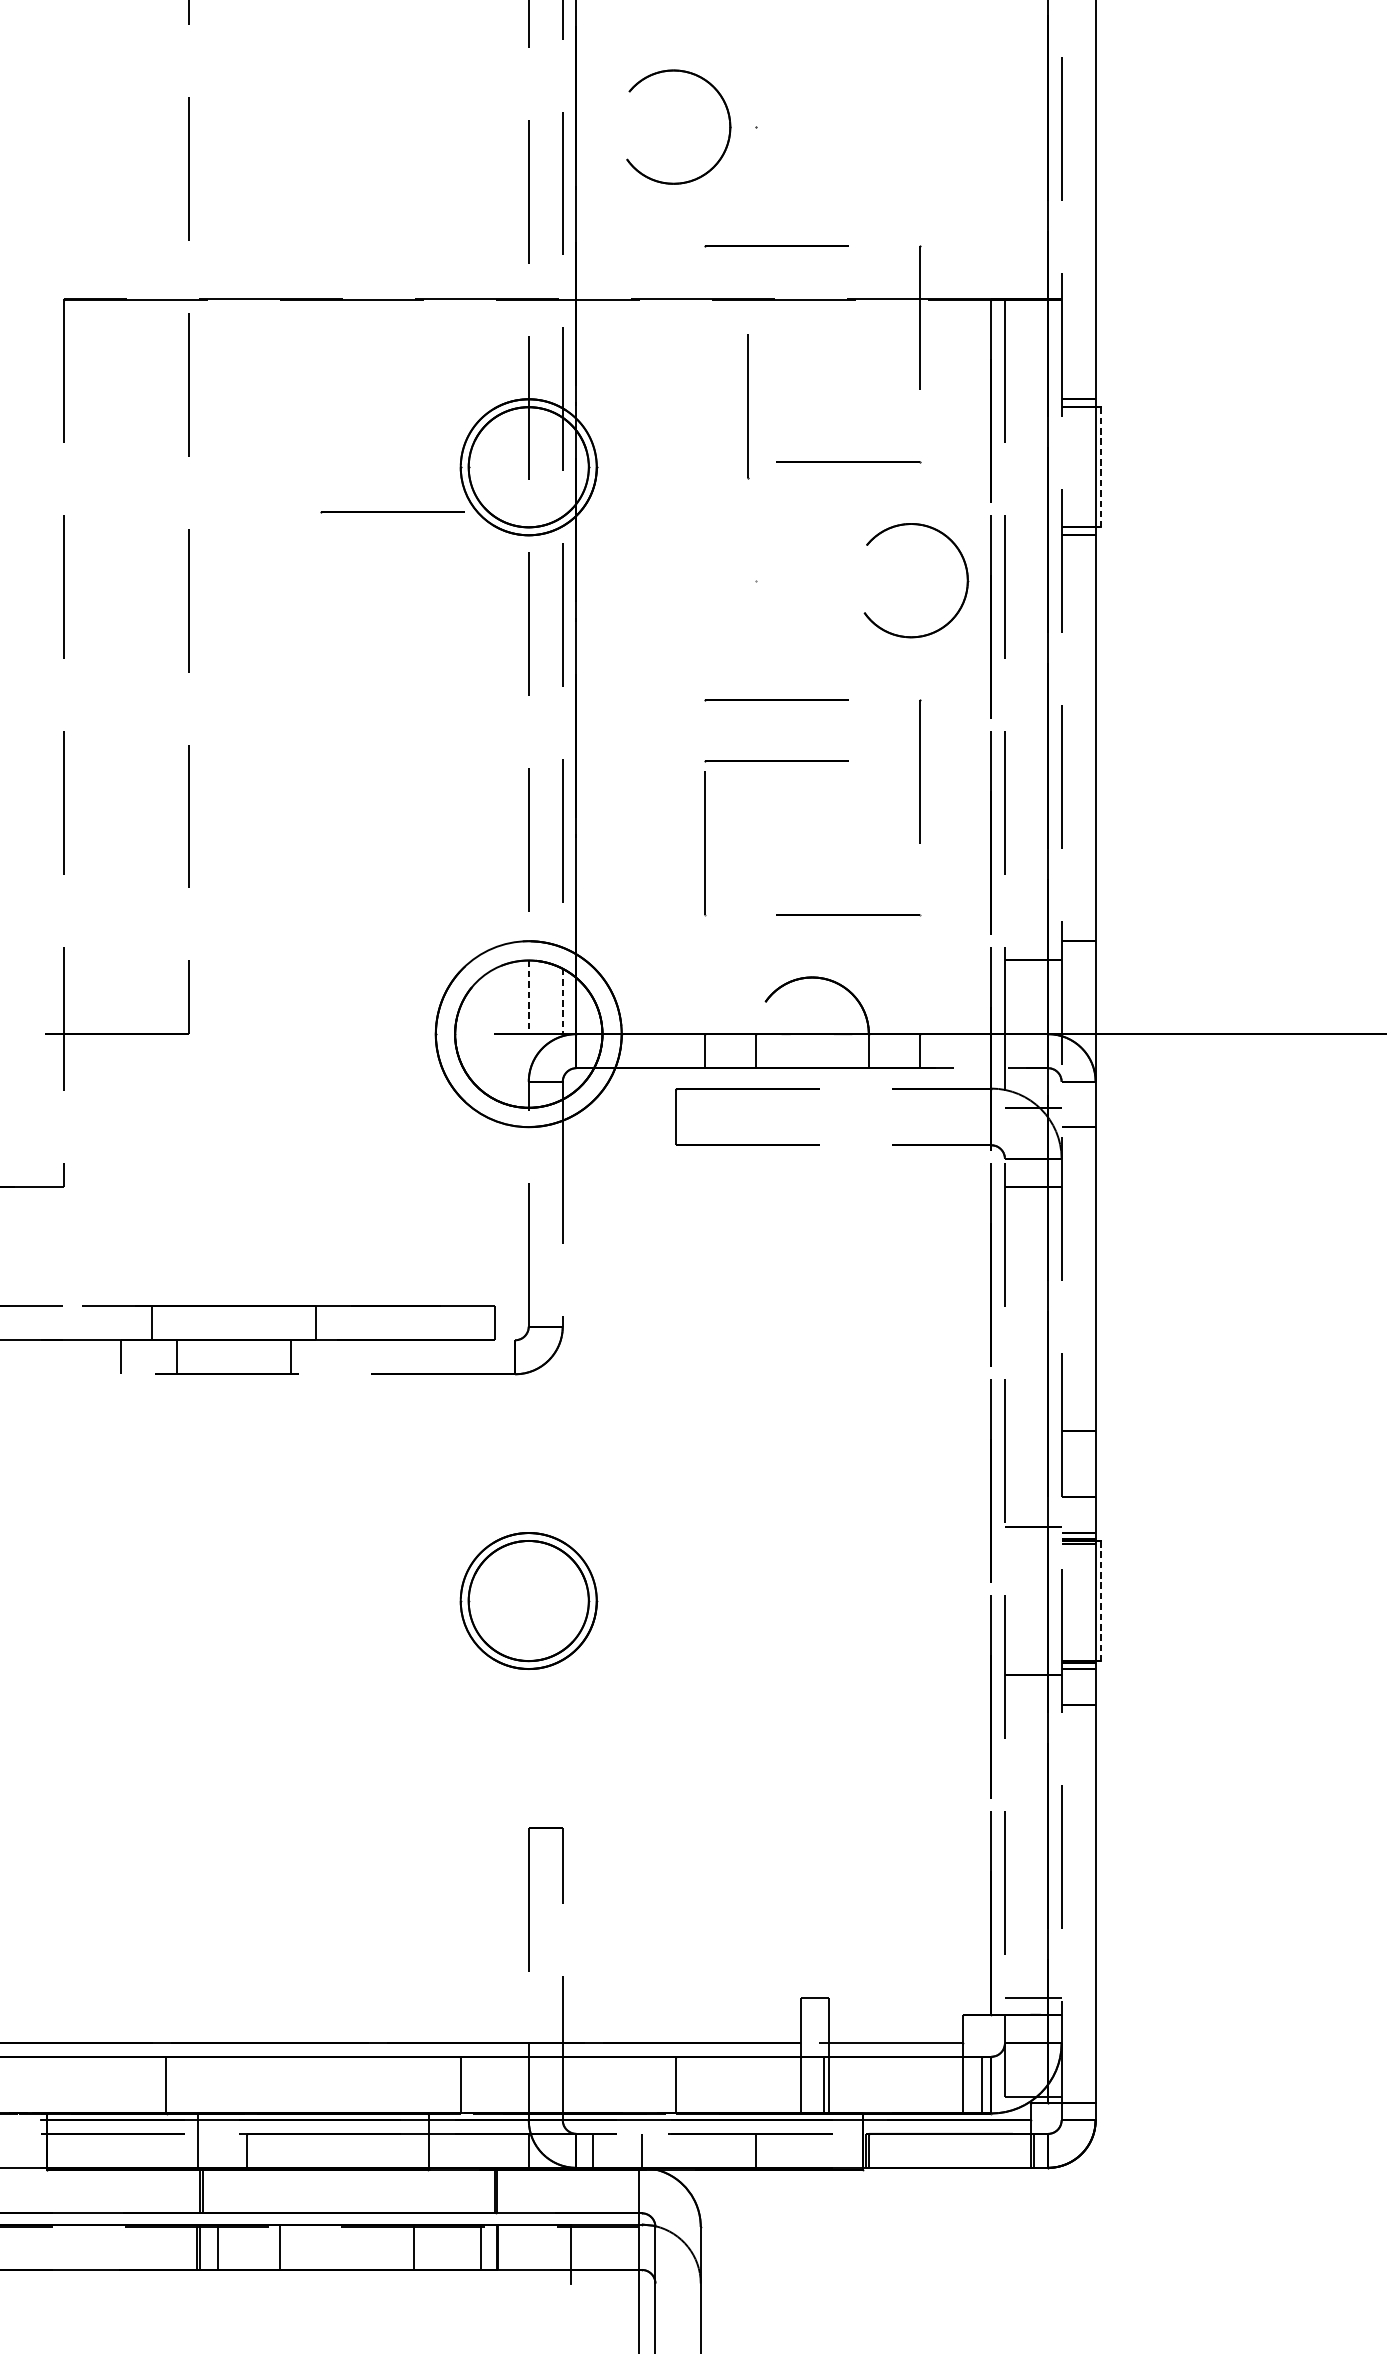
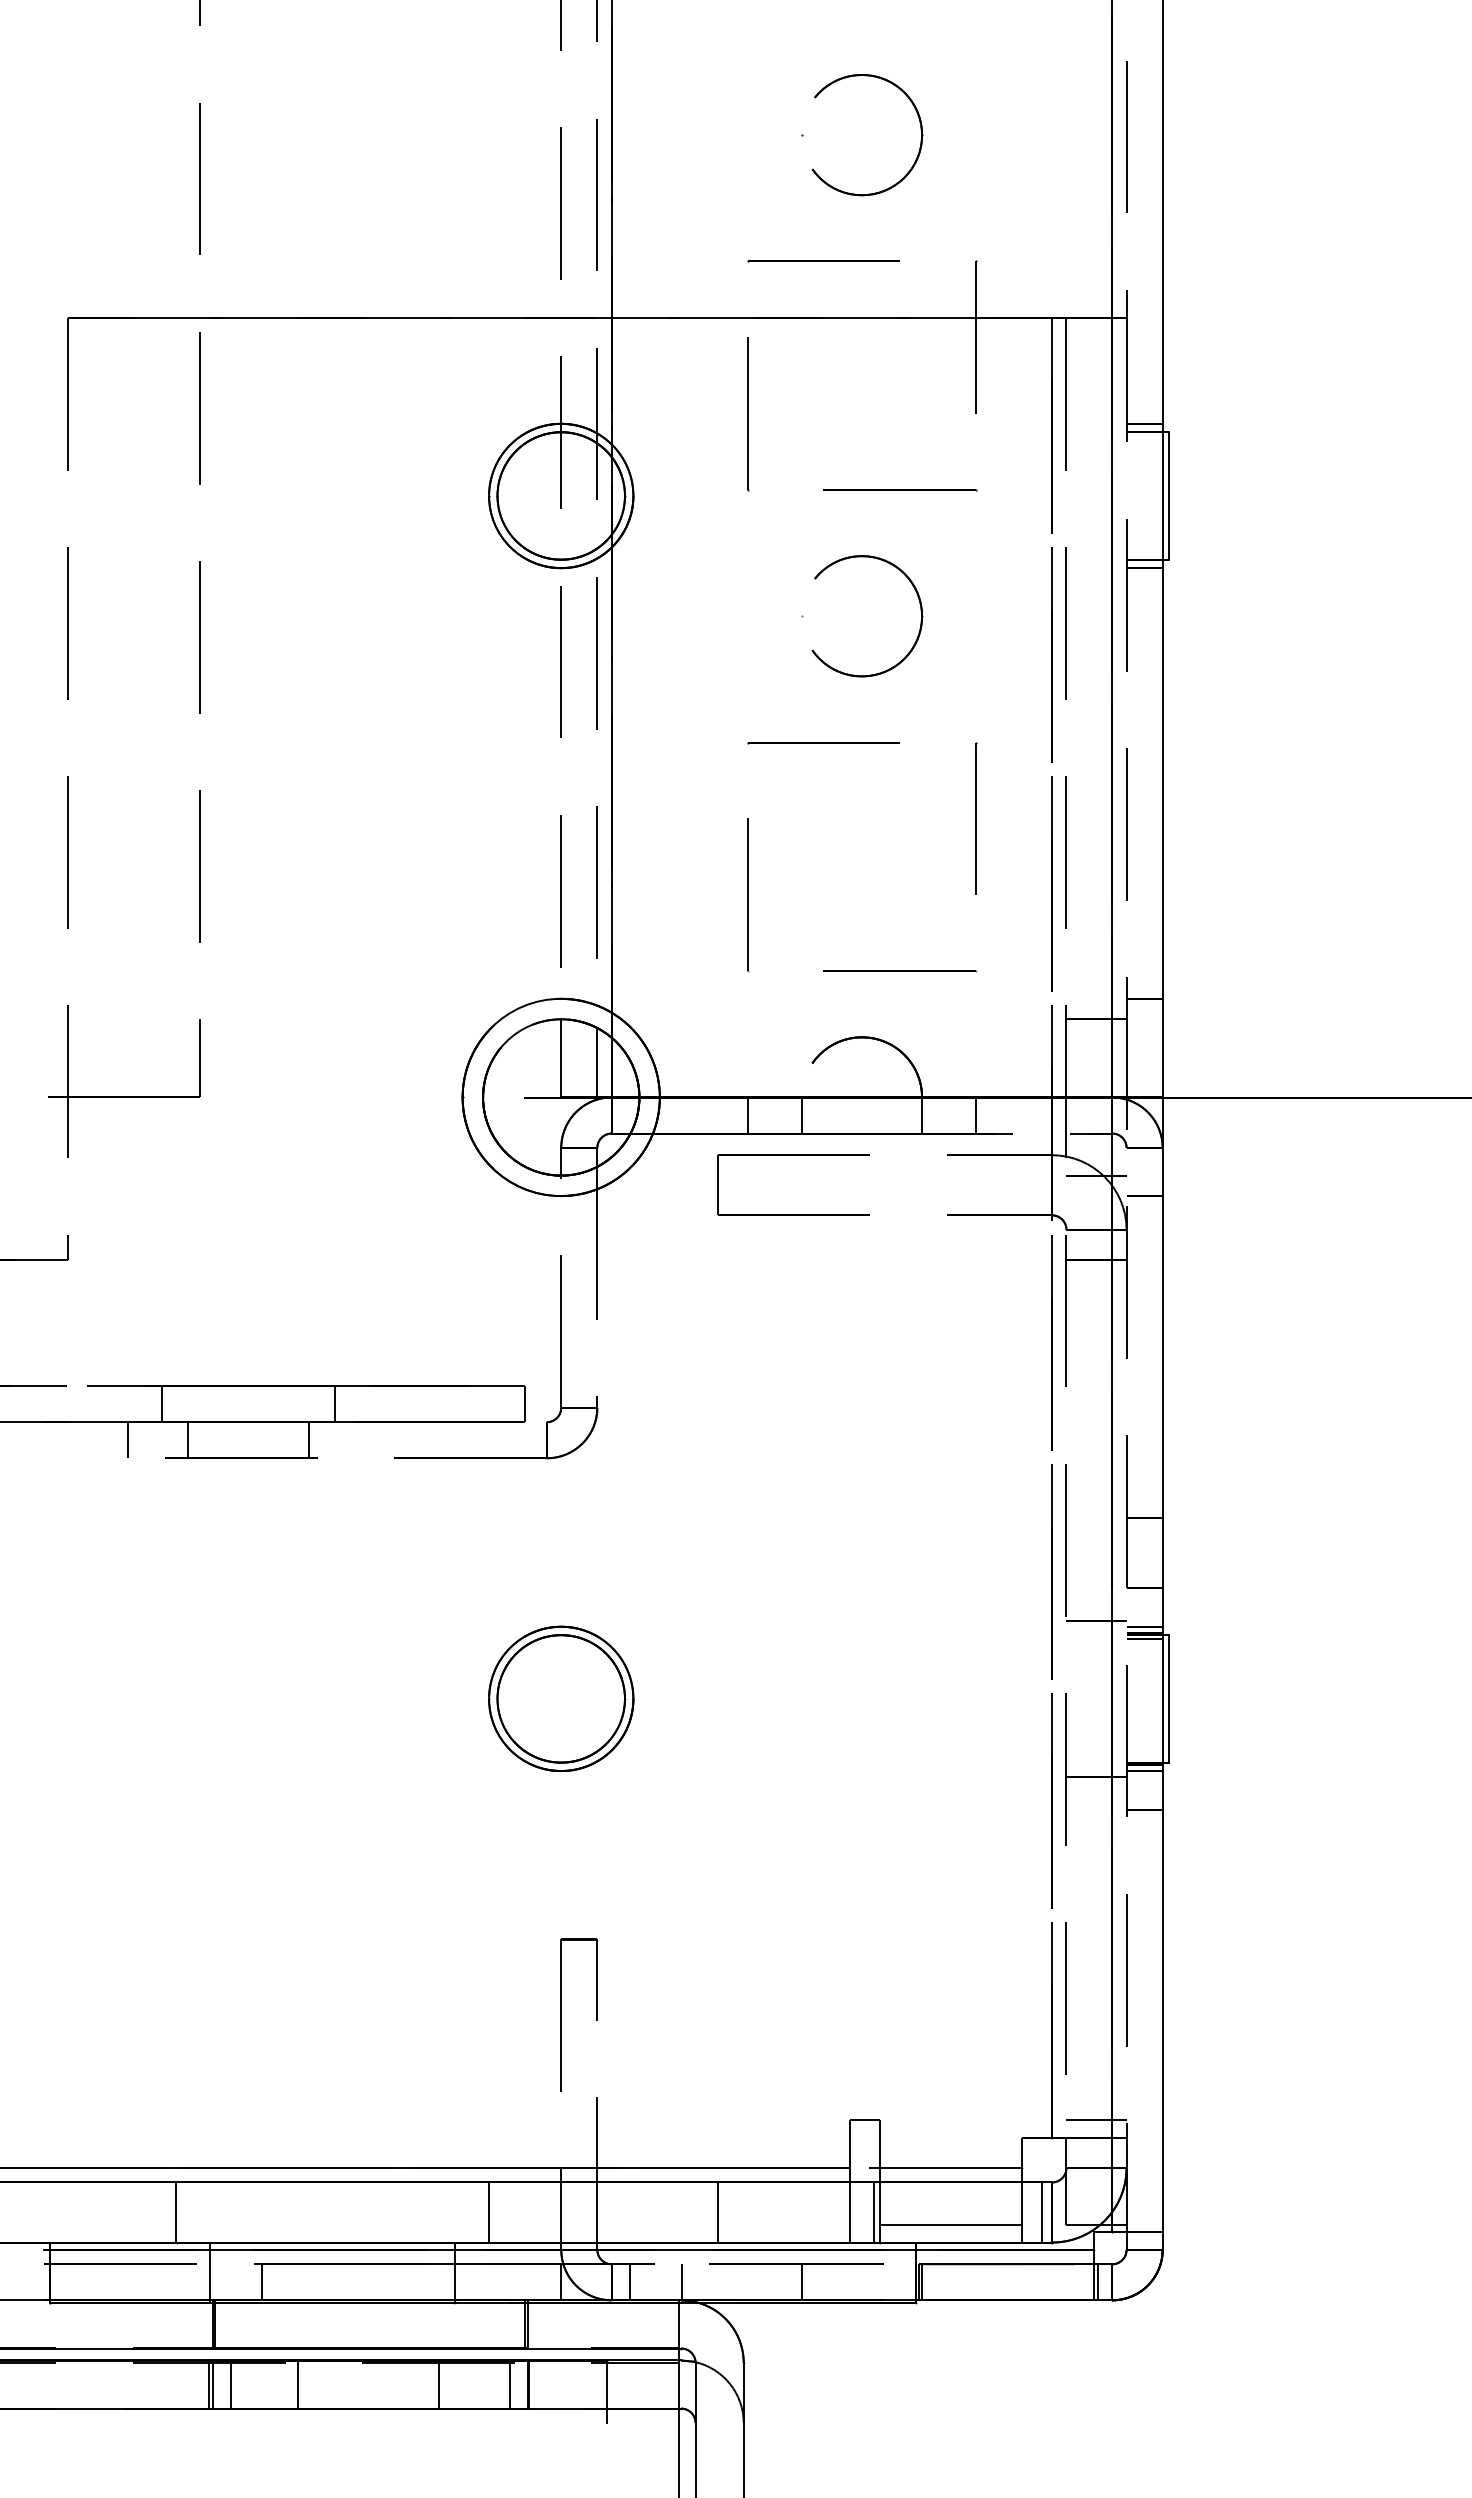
part: (728, 122) -> (920, 130), moved
line: (748, 406) -> (748, 414), moved
line: (1101, 467) -> (1168, 496), dashed -> solid
line: (392, 512) -> (416, 543), removed
part: (966, 576) -> (920, 611), moved
line: (775, 761) -> (823, 808), removed
line: (529, 997) -> (561, 1058), dashed -> solid
line: (562, 1001) -> (597, 1062), dashed -> solid
line: (1101, 1600) -> (1168, 1698), dashed -> solid
line: (895, 2096) -> (950, 2224), added

